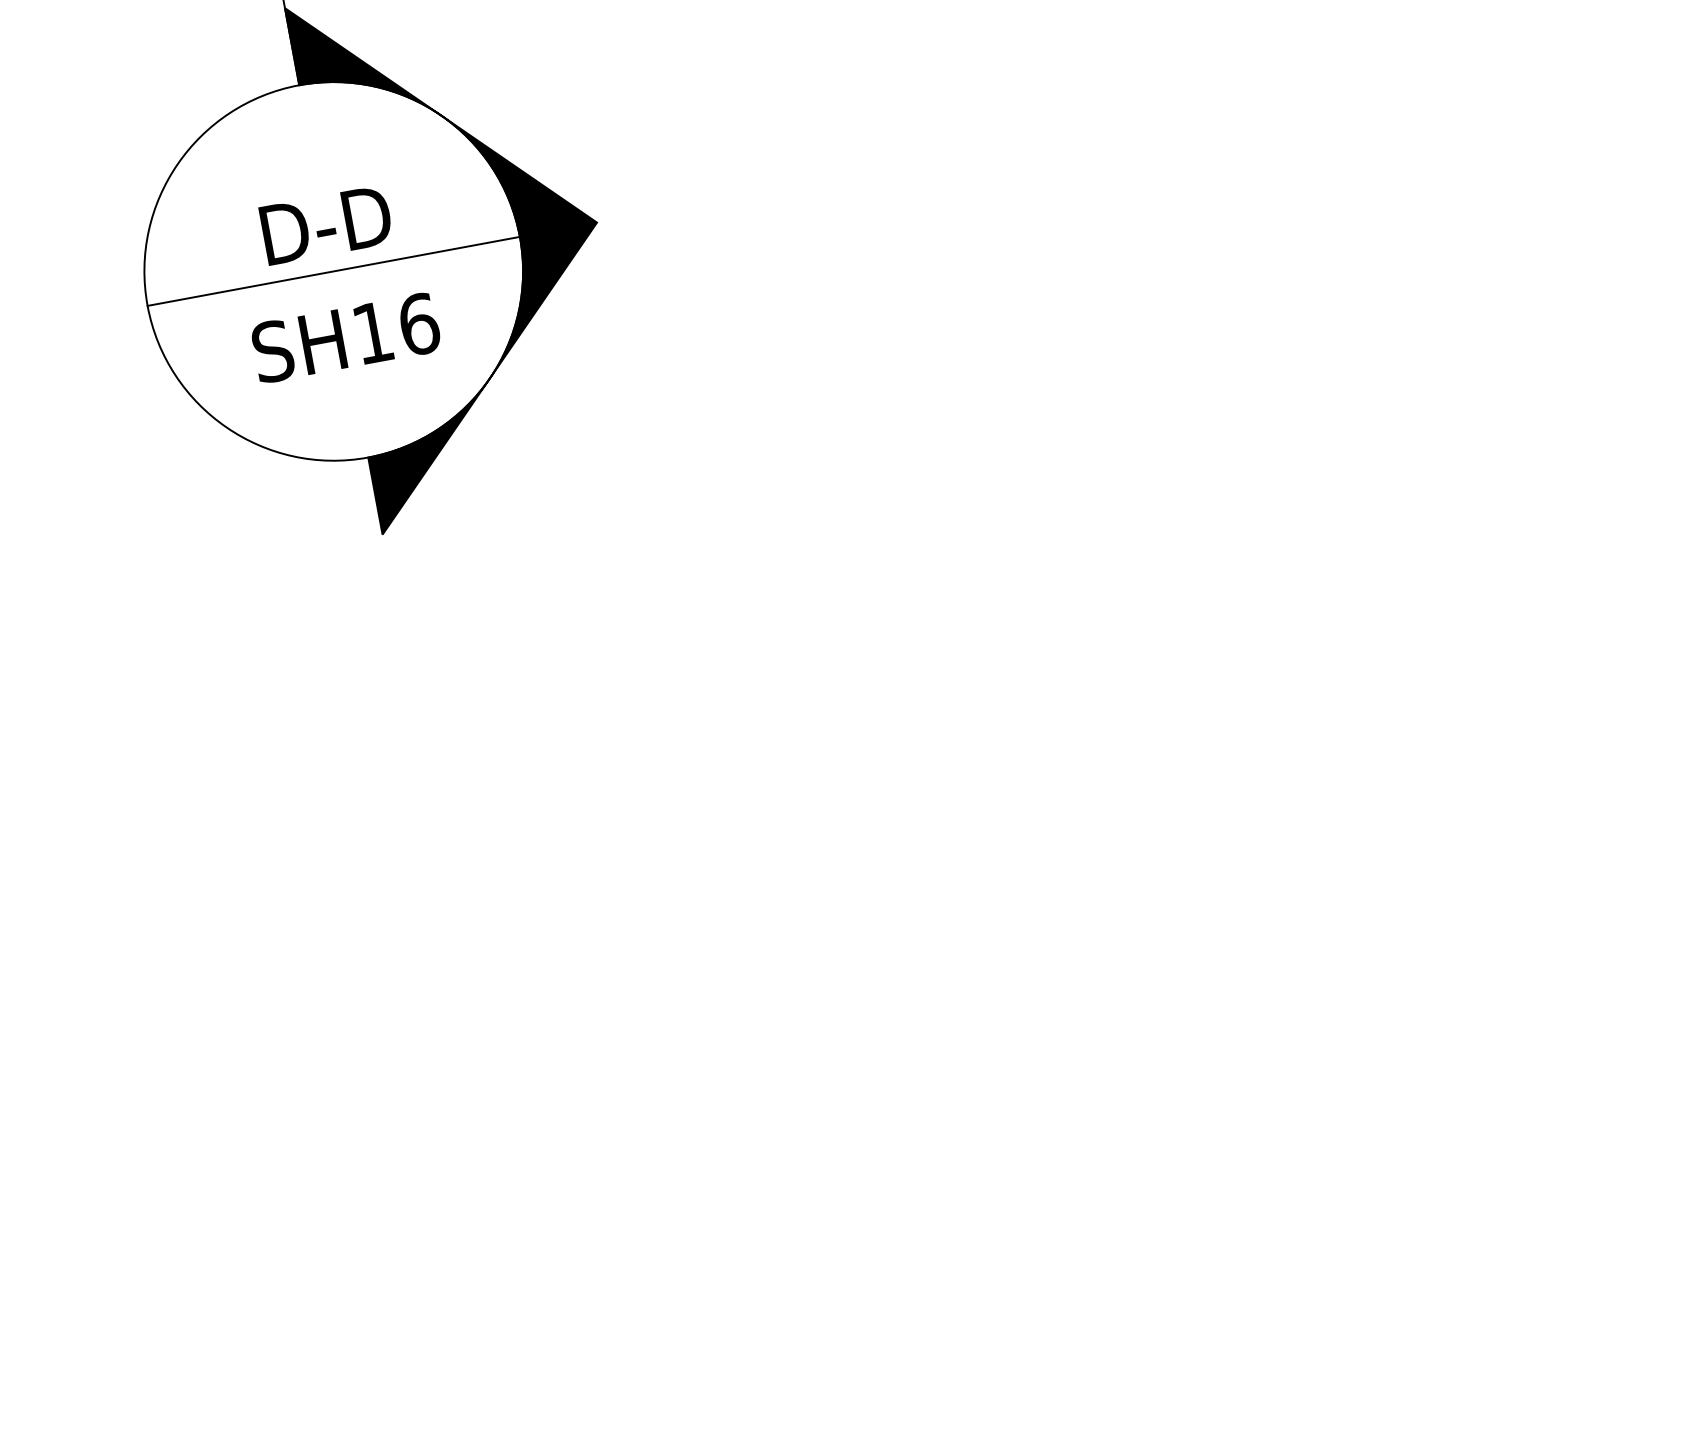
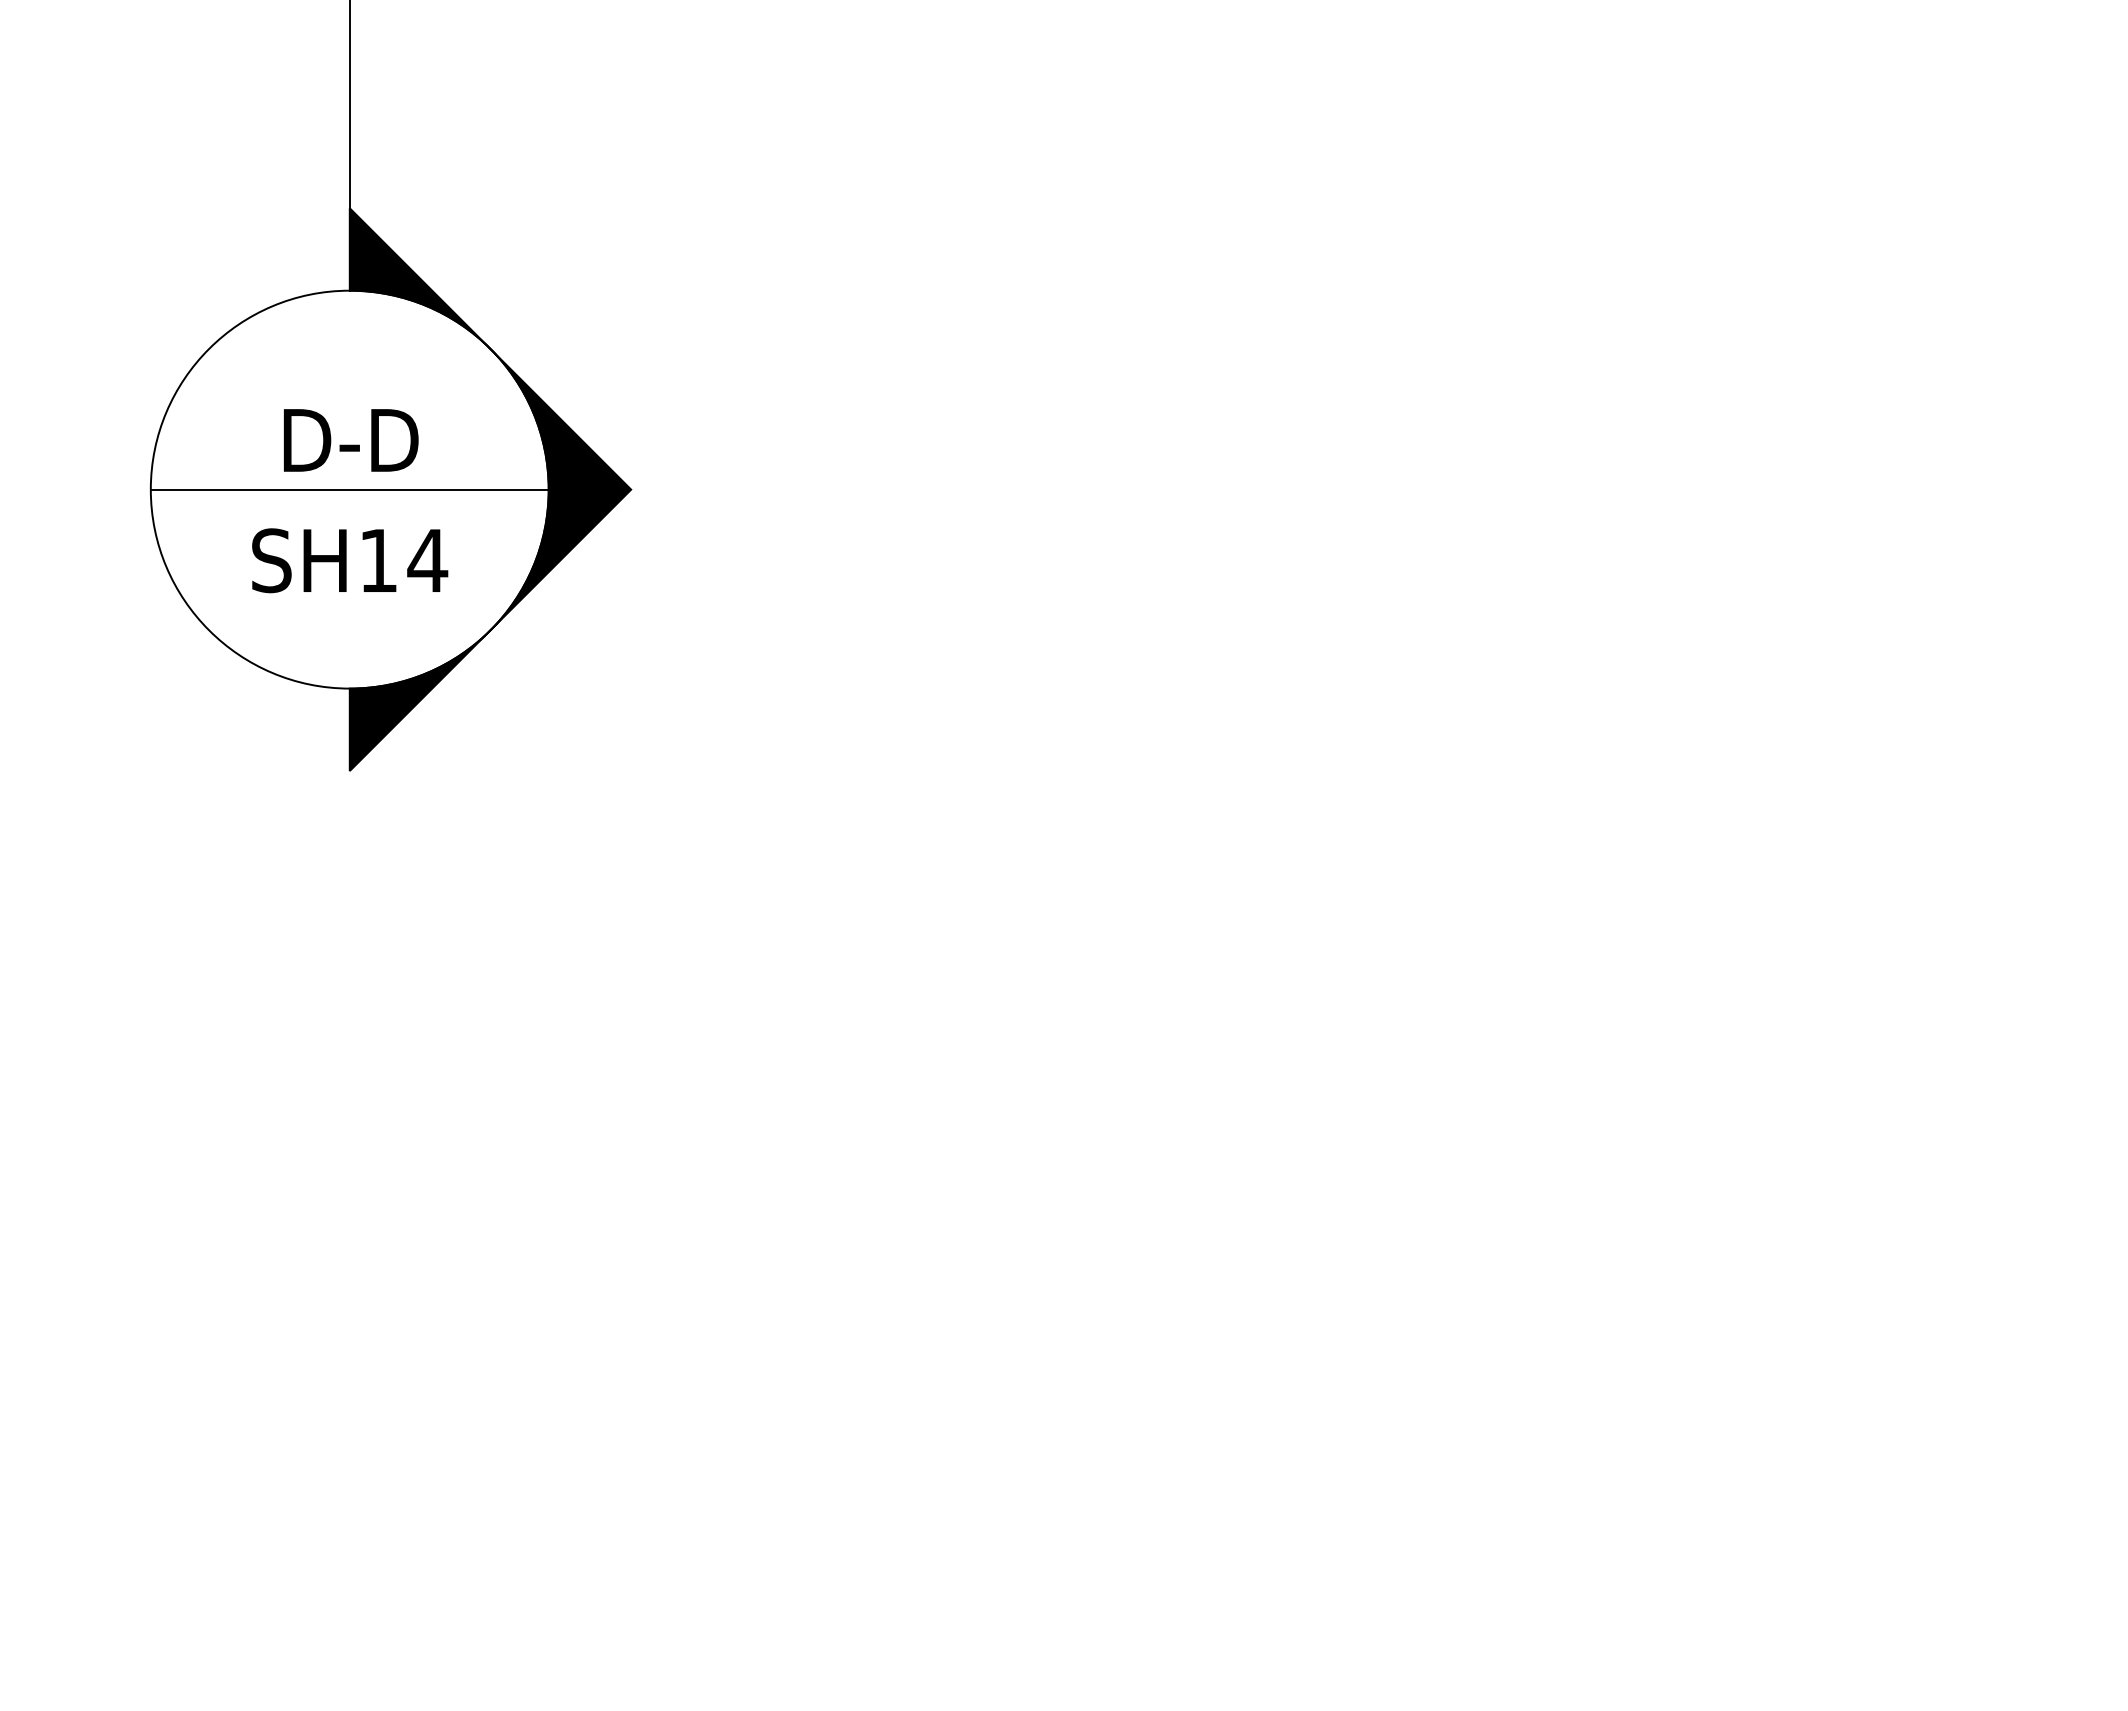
text: (418, 324) -> (427, 560), SH16 -> SH14

